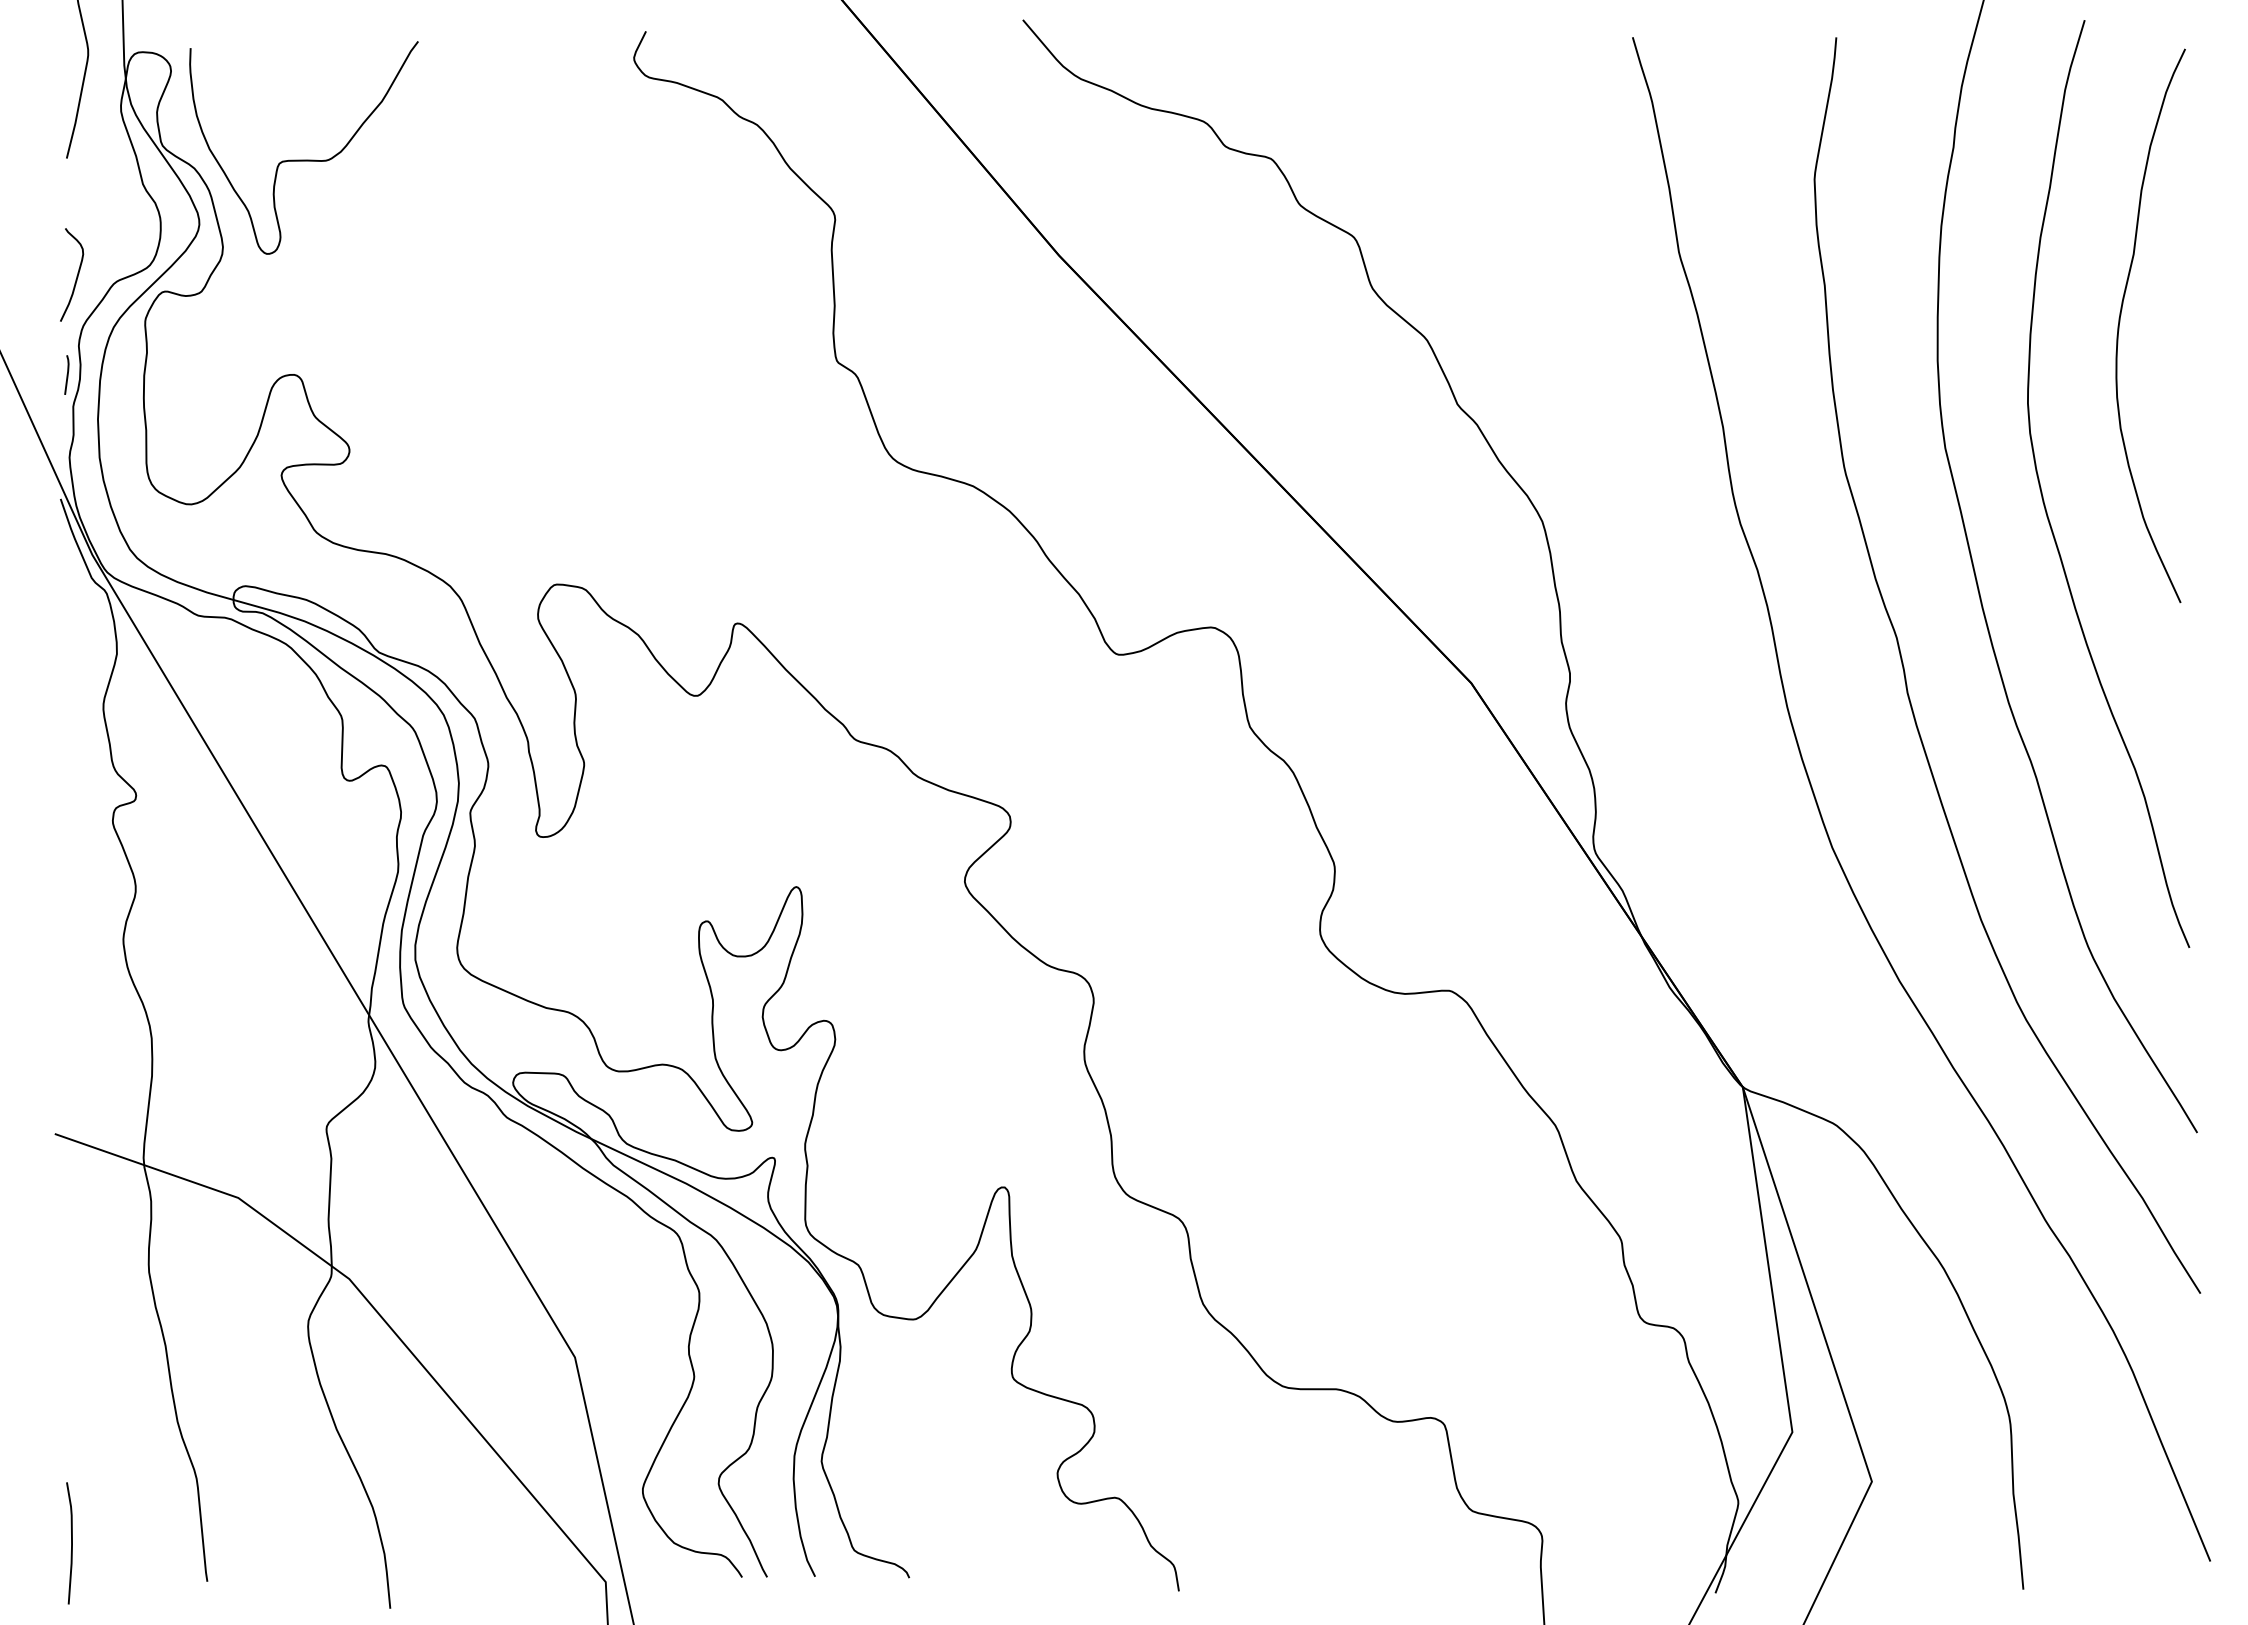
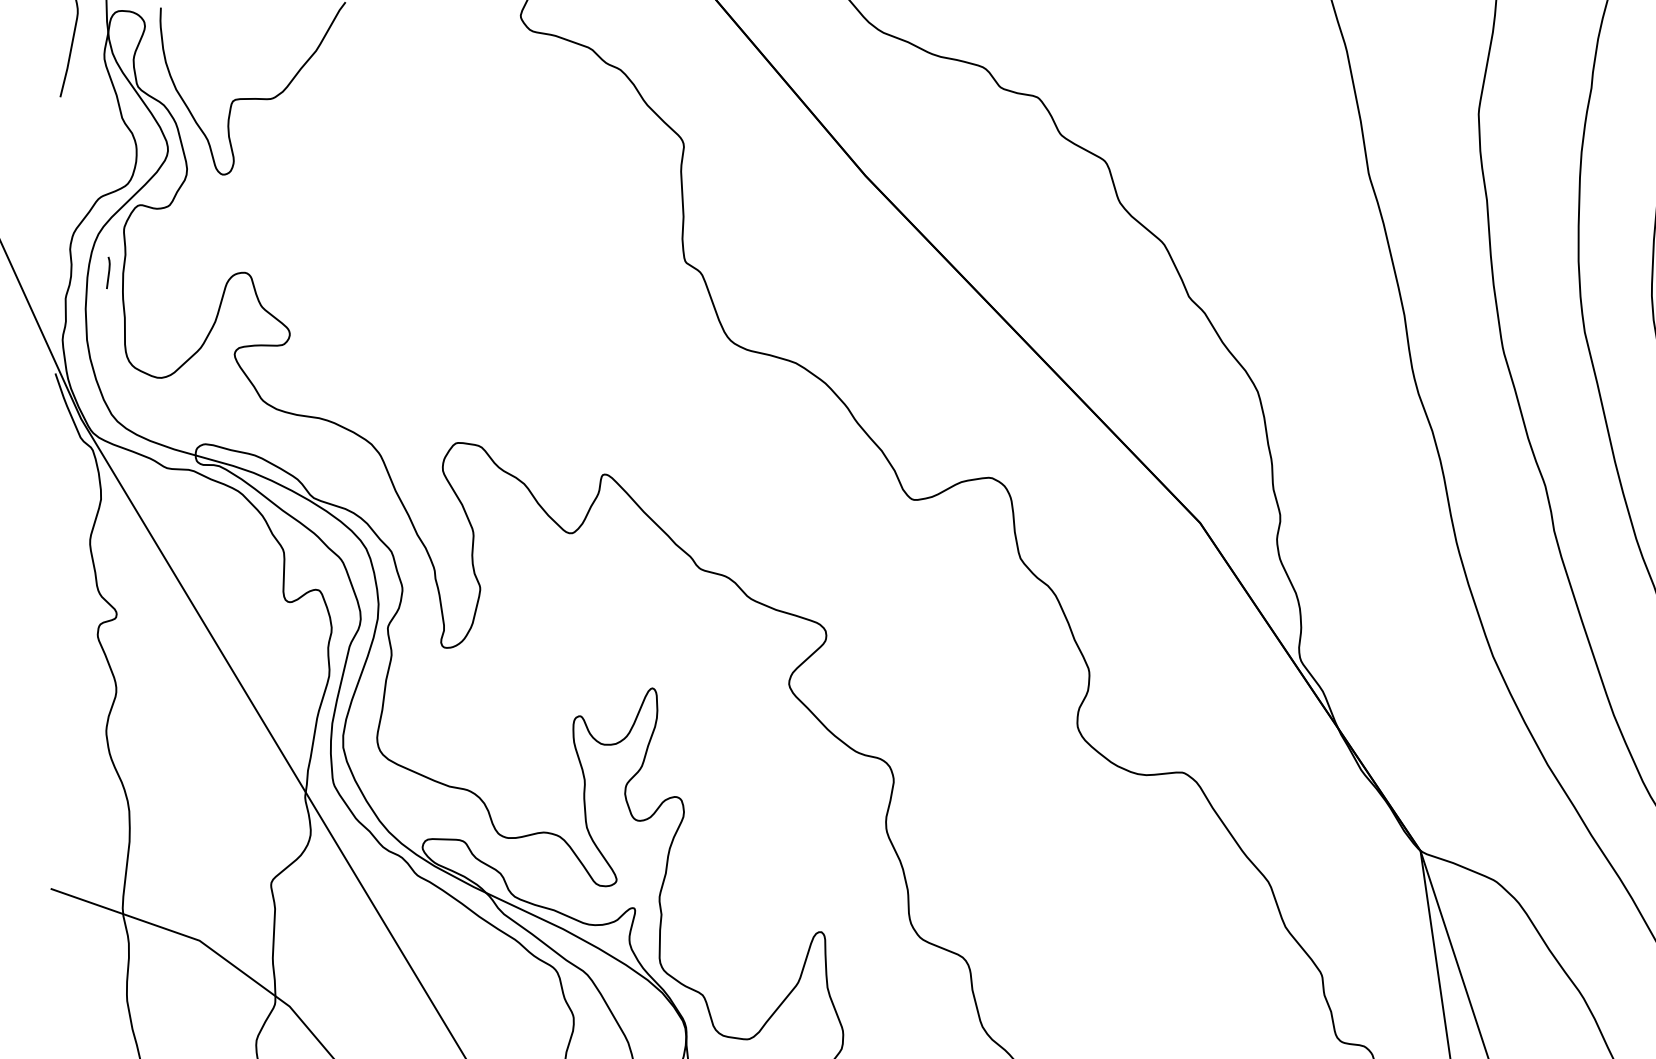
curve: (76, 275) -> (68, 192), removed
line: (66, 374) -> (108, 272), moved

